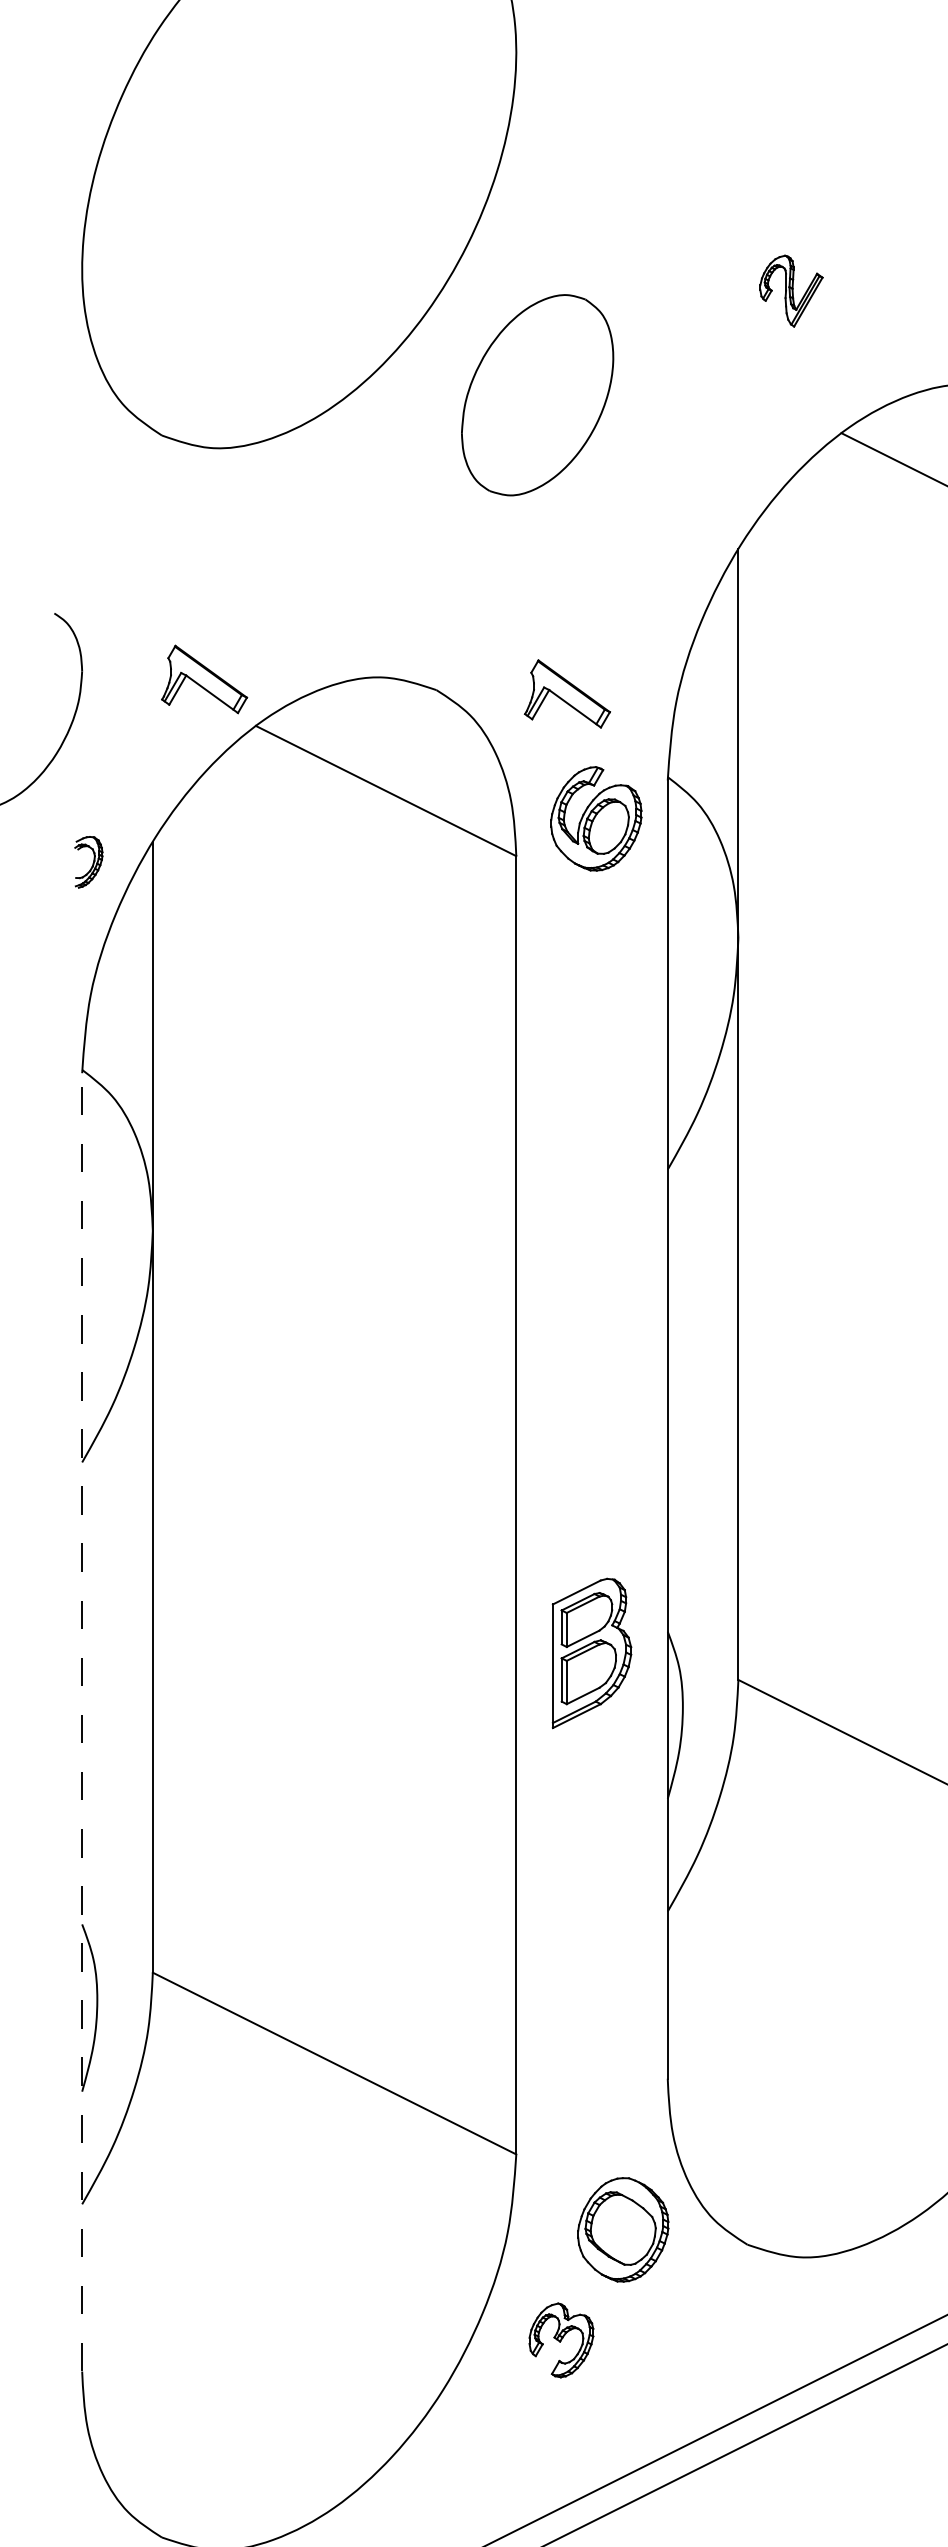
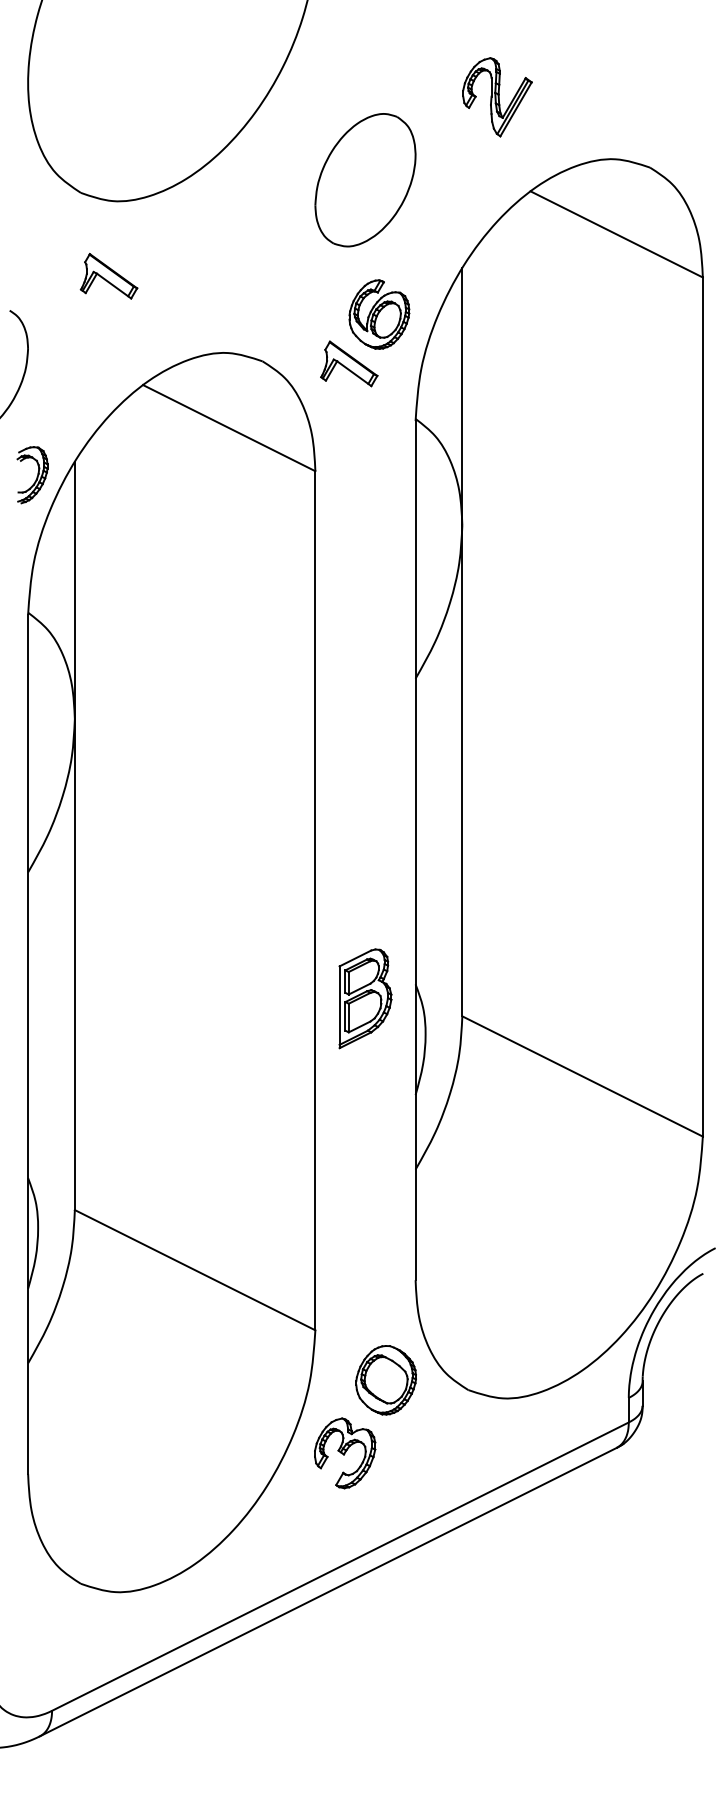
part: (791, 291) -> (497, 97), size x1.67
part: (537, 395) -> (365, 180), moved
part: (203, 678) -> (108, 275), moved
part: (596, 818) -> (379, 314), moved
part: (88, 862) -> (32, 475), size x1.67
line: (82, 1722) -> (28, 1044), dashed -> solid
part: (561, 2340) -> (345, 1453), size x1.43

